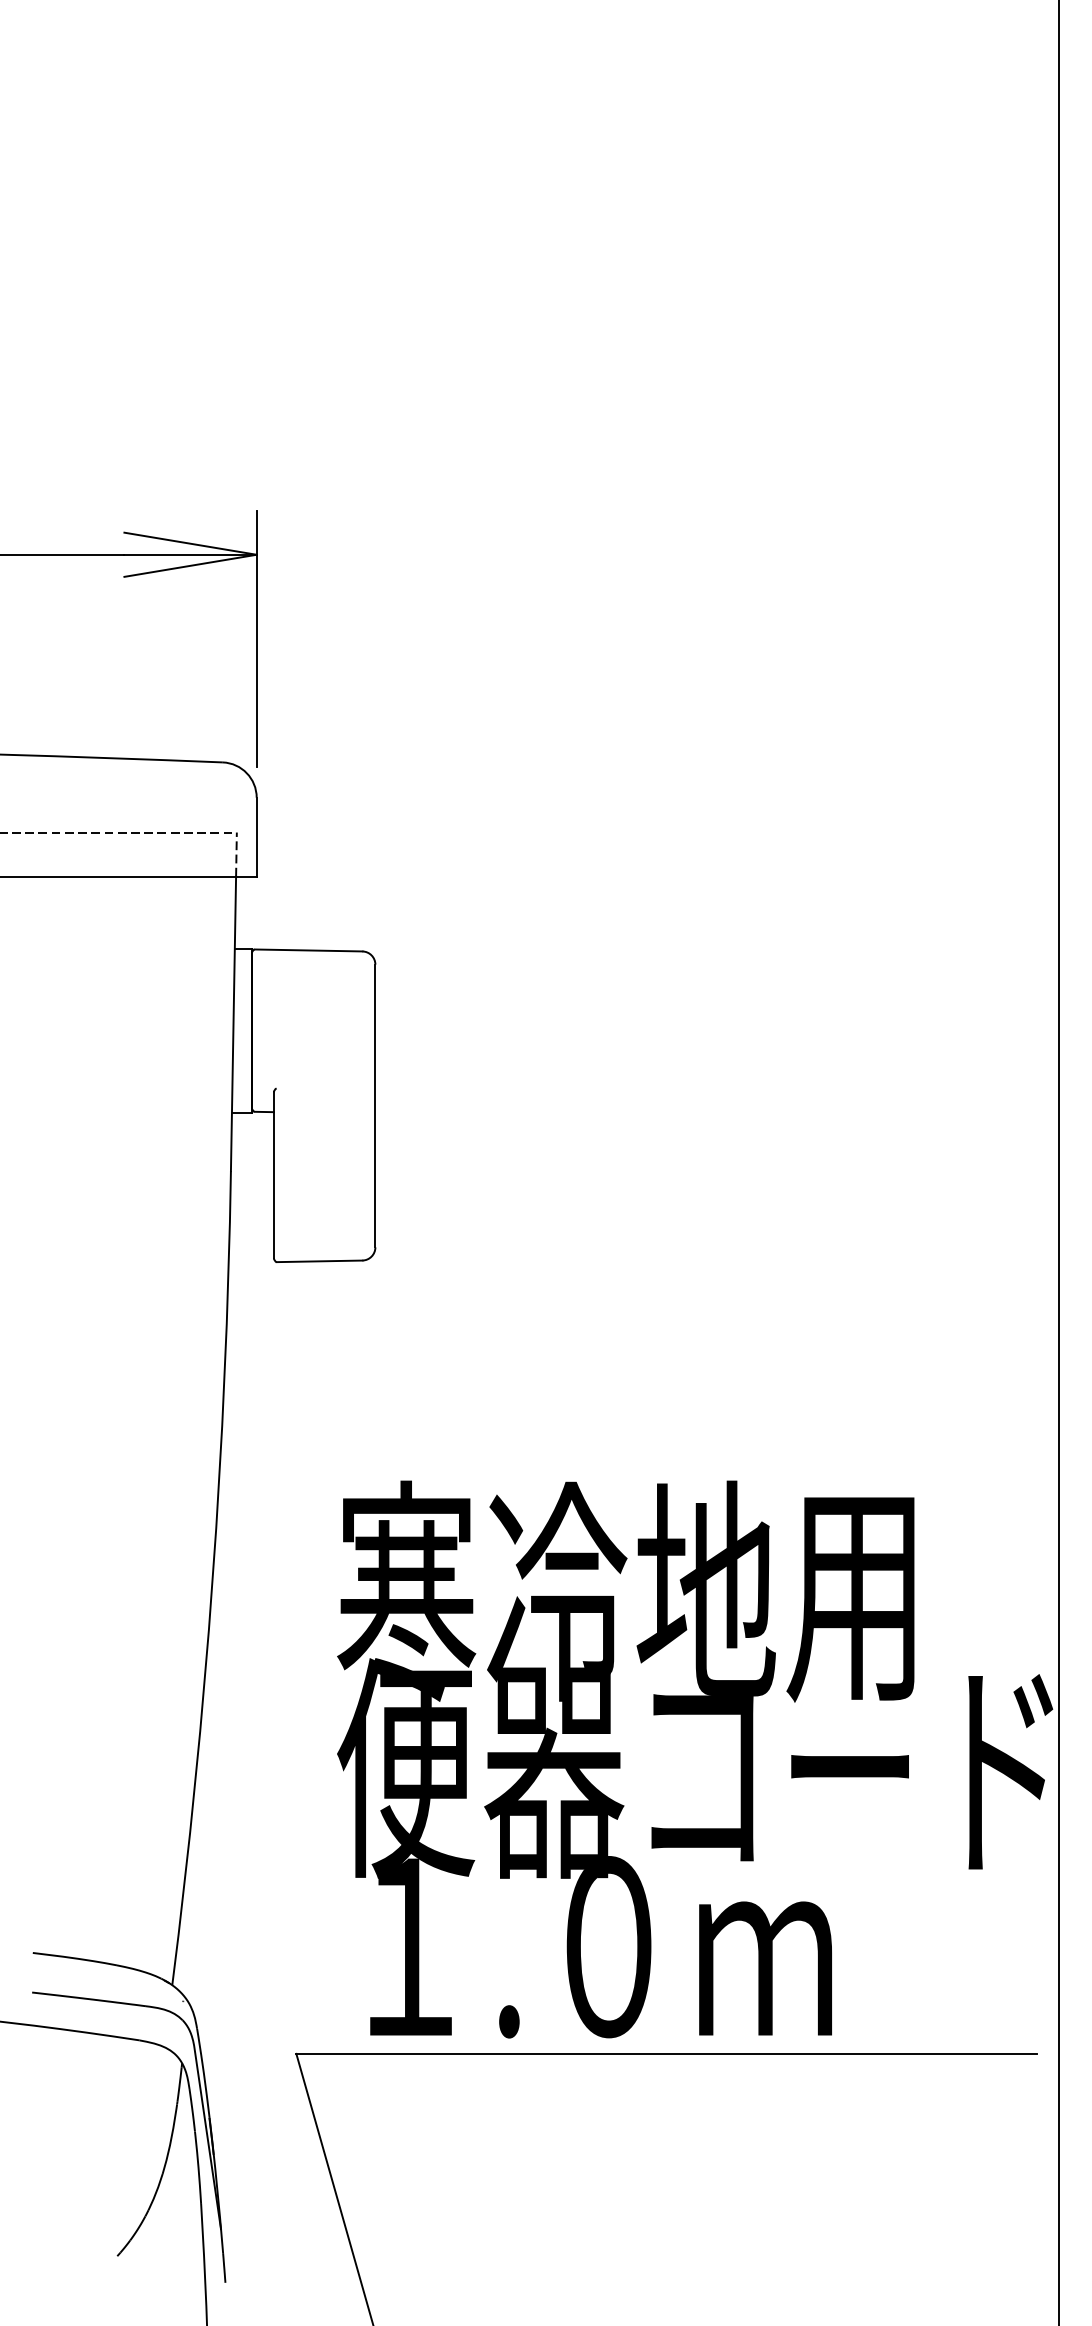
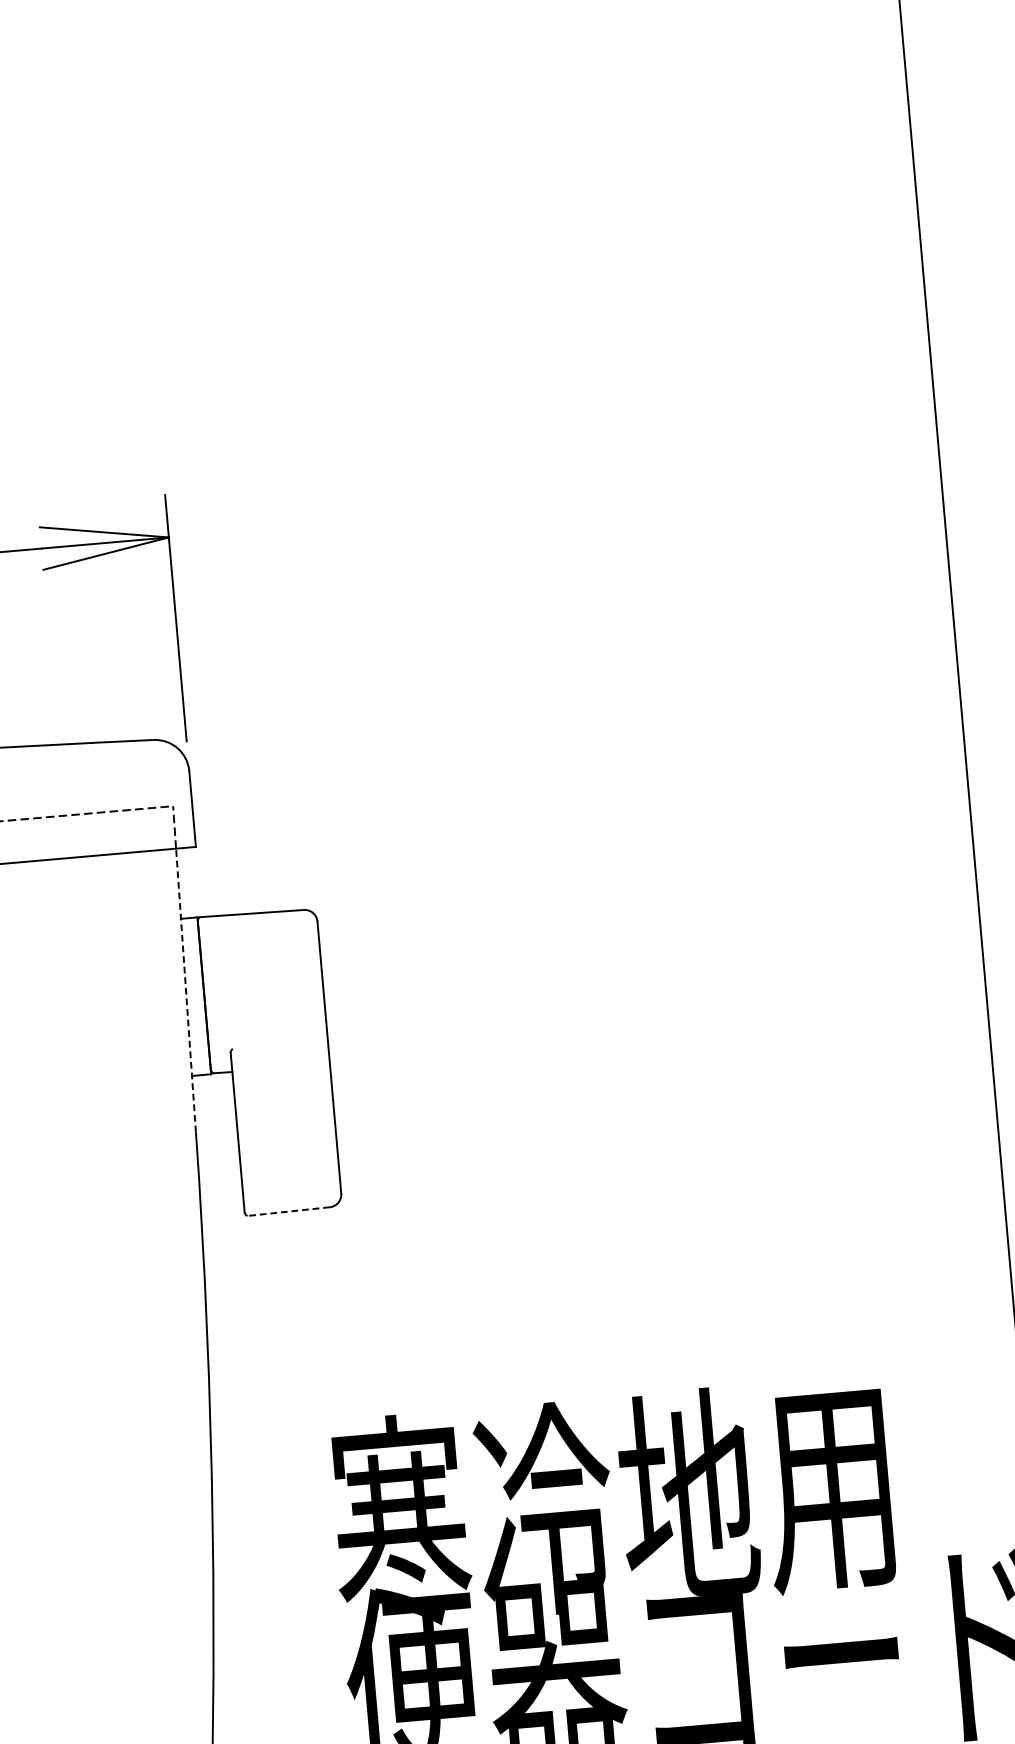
line: (233, 1023) -> (185, 990), solid -> dashed
line: (319, 1261) -> (288, 1211), solid -> dashed

